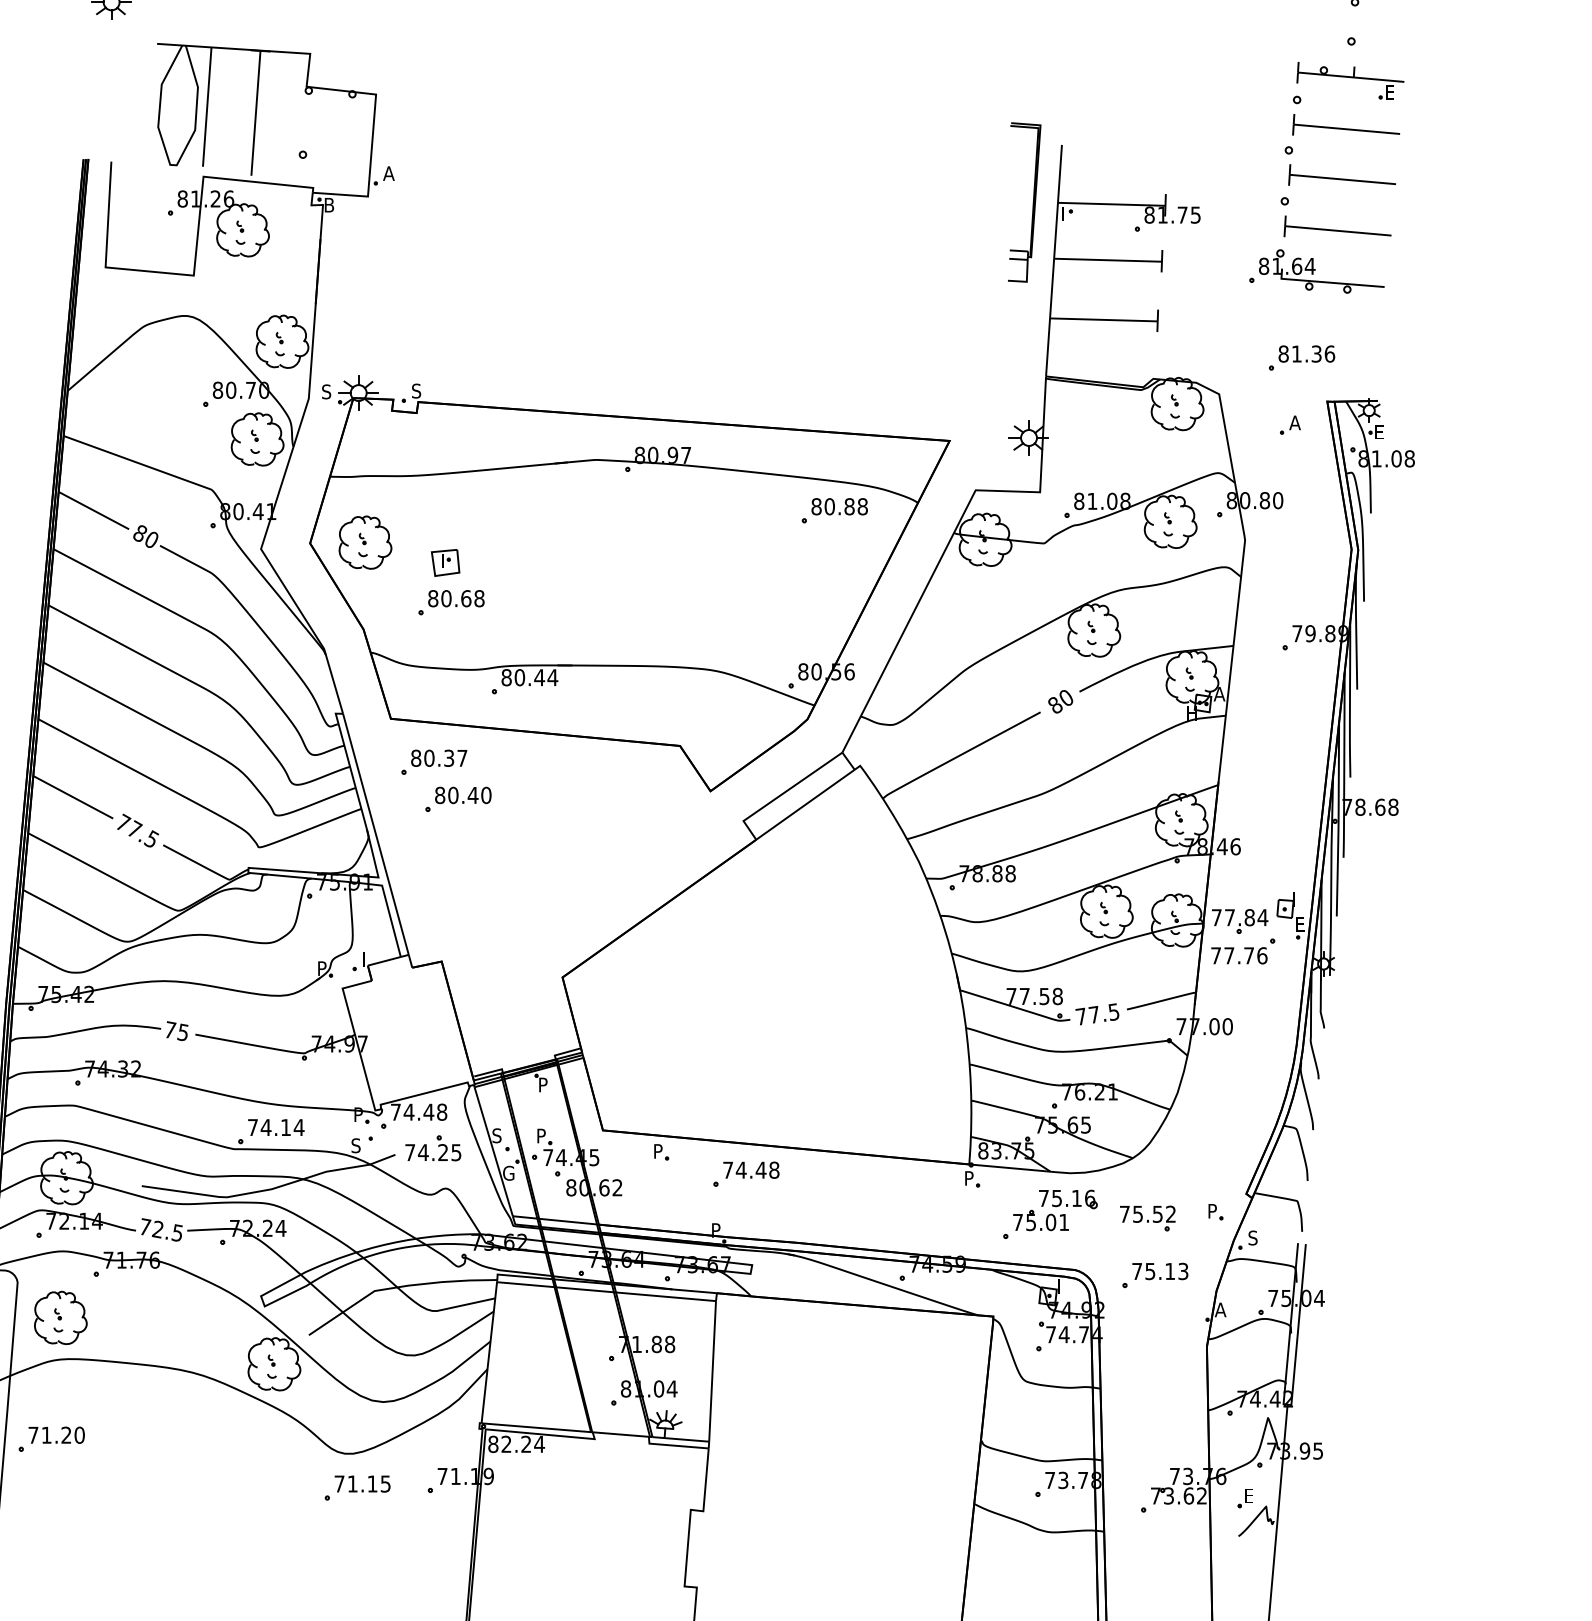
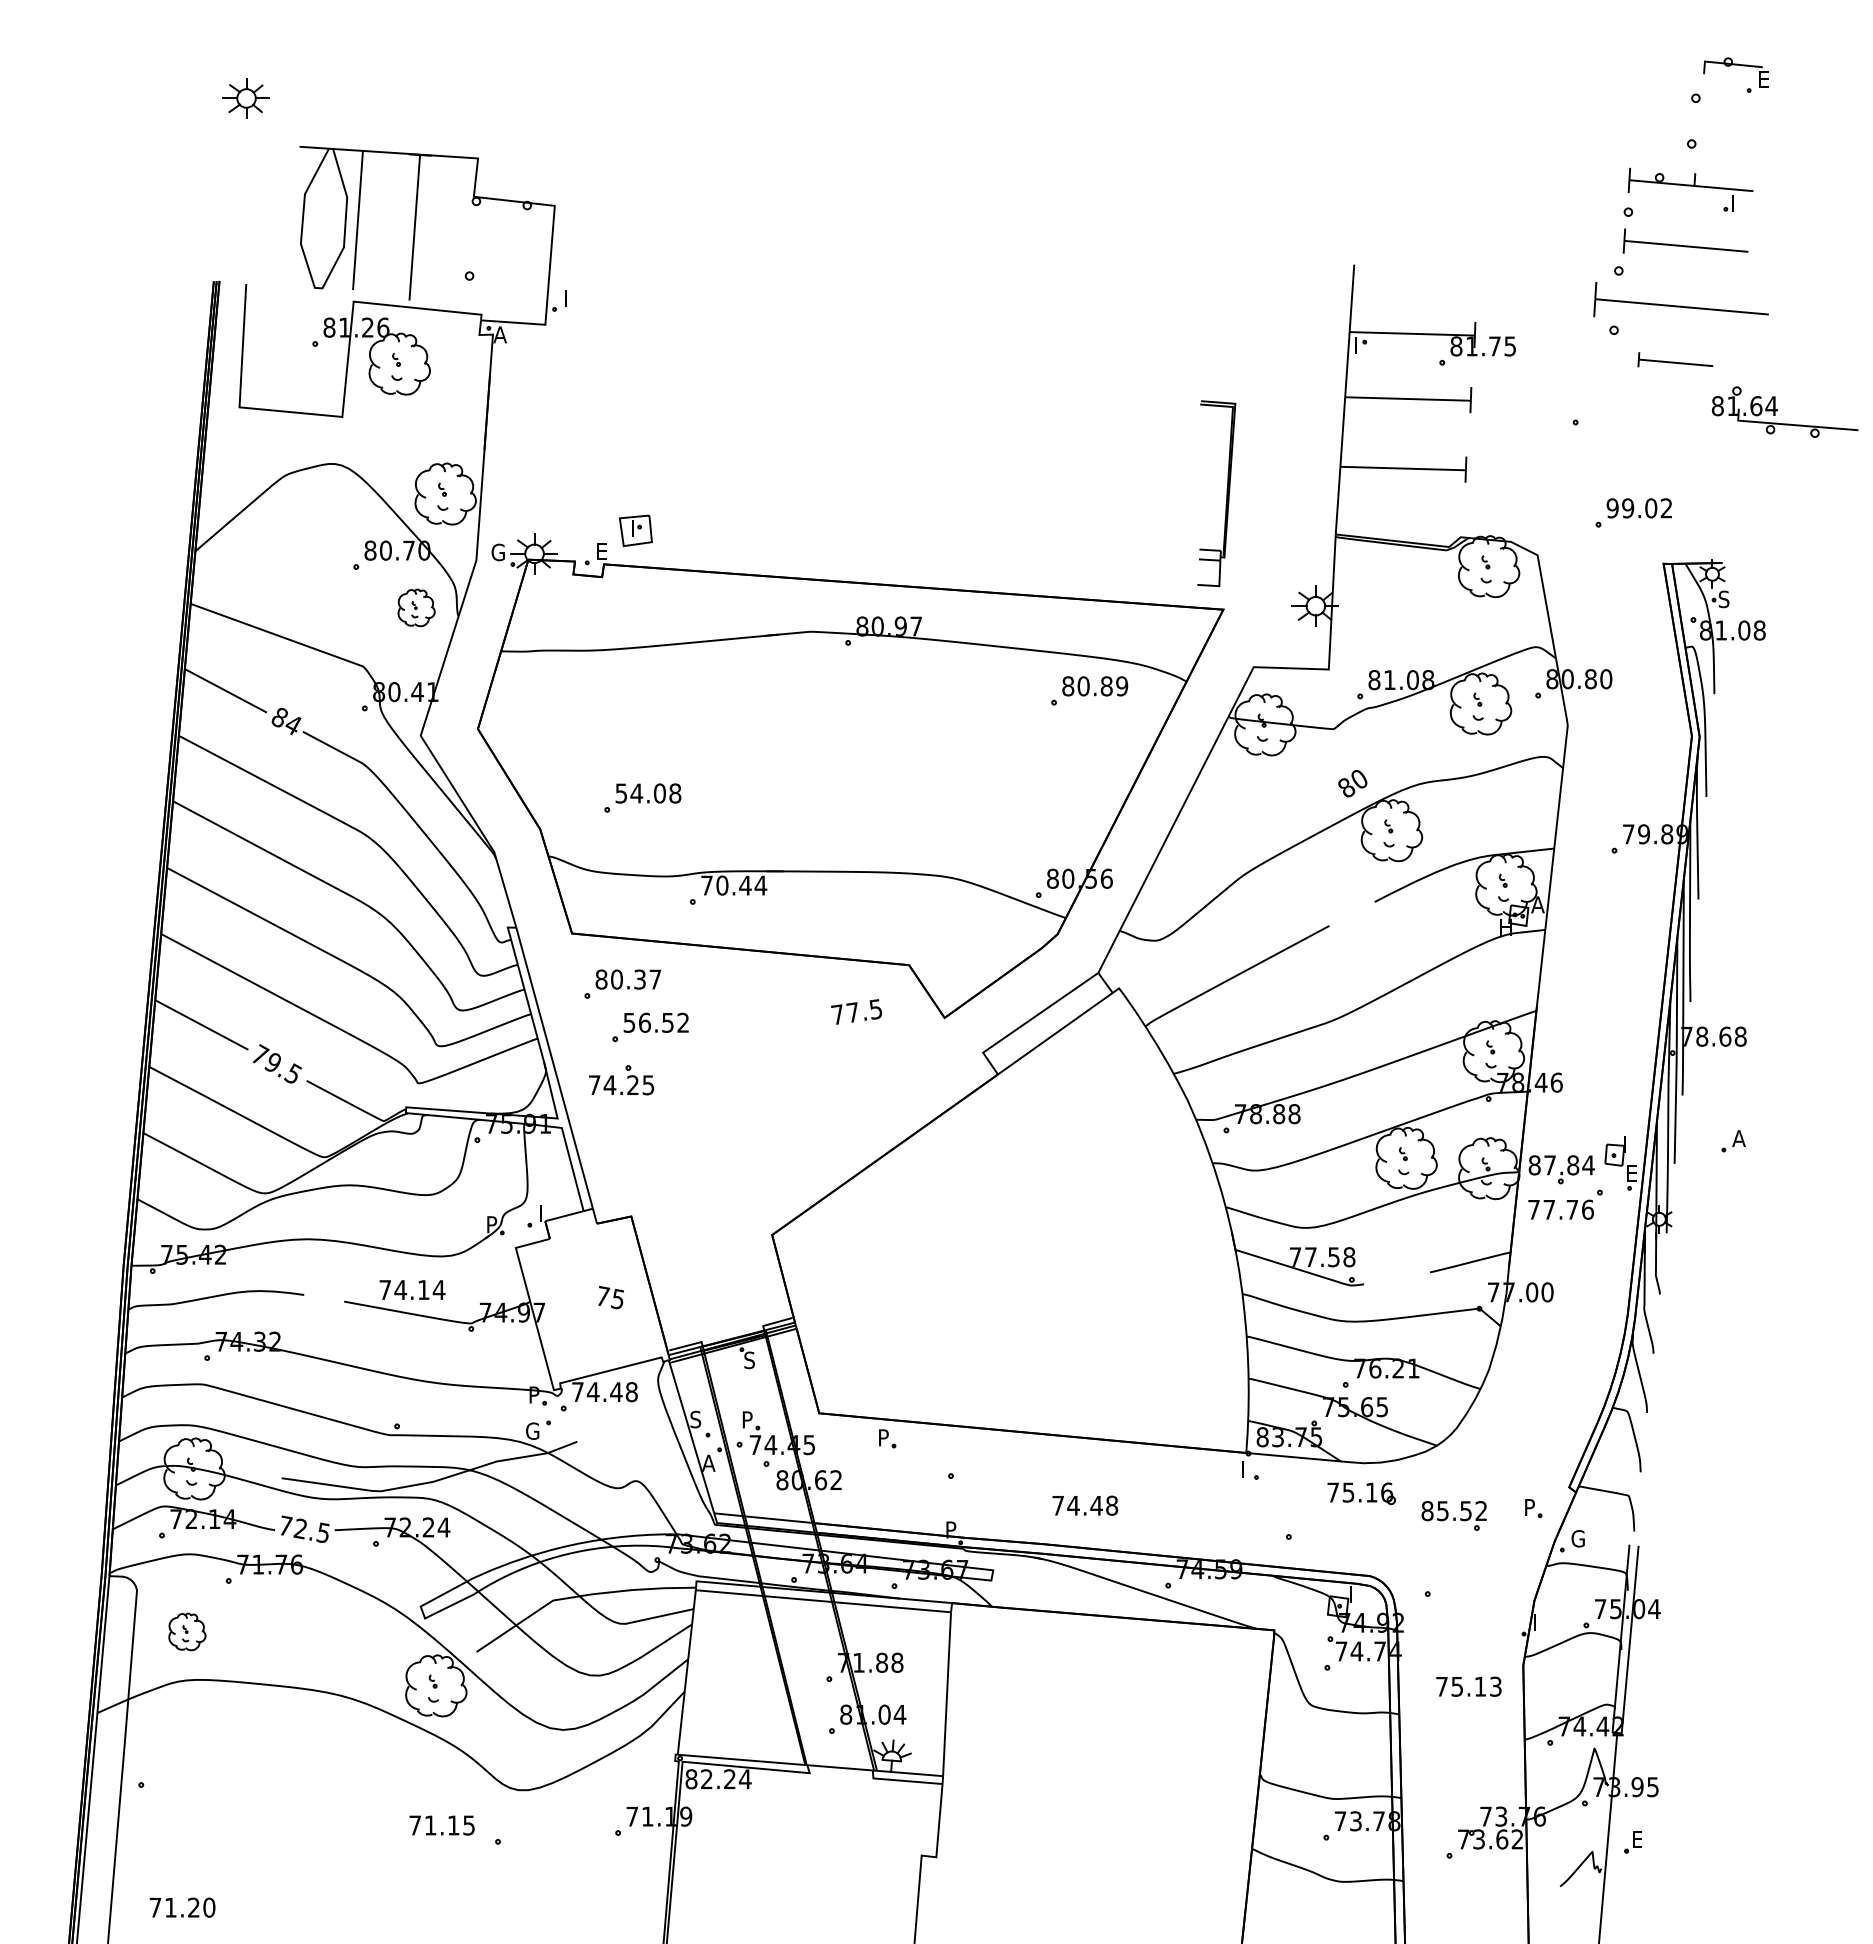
text: (1390, 92) -> (1737, 203), E -> I
text: (388, 173) -> (569, 297), A -> I
part: (1341, 174) -> (1680, 299), size x1.4
part: (1032, 202) -> (1226, 493), moved
text: (328, 204) -> (499, 334), B -> A
part: (1337, 226) -> (1675, 359), size x0.6
part: (1316, 270) -> (1778, 410), moved
text: (1306, 354) -> (1639, 508), 81.36 -> 99.02
text: (326, 391) -> (497, 552), S -> G
text: (416, 391) -> (601, 551), S -> E
part: (1290, 425) -> (1733, 1141), moved
text: (1378, 432) -> (1723, 599), E -> S
part: (257, 439) -> (416, 607), size x0.6
text: (863, 506) -> (1122, 686), 80.88 -> 80.89
text: (151, 540) -> (293, 725), 80 -> 84
part: (365, 542) -> (542, 727), removed
part: (445, 562) -> (635, 530), moved
text: (449, 598) -> (640, 793), 80.68 -> 54.08
text: (507, 677) -> (707, 885), 80.44 -> 70.44
text: (1060, 701) -> (1352, 783), moved
text: (463, 795) -> (656, 1022), 80.40 -> 56.52
text: (134, 828) -> (273, 1061), 77.5 -> 79.5
text: (1216, 917) -> (1534, 1165), 77.84 -> 87.84
text: (1097, 1013) -> (856, 1011), moved
text: (176, 1031) -> (610, 1297), moved
text: (543, 1085) -> (749, 1360), P -> S
text: (276, 1127) -> (412, 1289), moved
text: (356, 1145) -> (532, 1430), S -> G
part: (438, 1146) -> (627, 1078), moved
text: (751, 1170) -> (1085, 1505), moved
text: (507, 1173) -> (708, 1463), G -> A
text: (969, 1177) -> (1246, 1468), P -> I
text: (1124, 1214) -> (1427, 1511), 75.52 -> 85.52
part: (1040, 1220) -> (1329, 1518), removed
text: (1253, 1237) -> (1577, 1538), S -> G
text: (1159, 1271) -> (1468, 1686), moved
text: (1219, 1309) -> (1538, 1622), A -> I
part: (60, 1317) -> (187, 1631), size x0.6
text: (56, 1435) -> (182, 1907), moved
text: (362, 1484) -> (441, 1825), moved
part: (1244, 1498) -> (1632, 1842), moved

